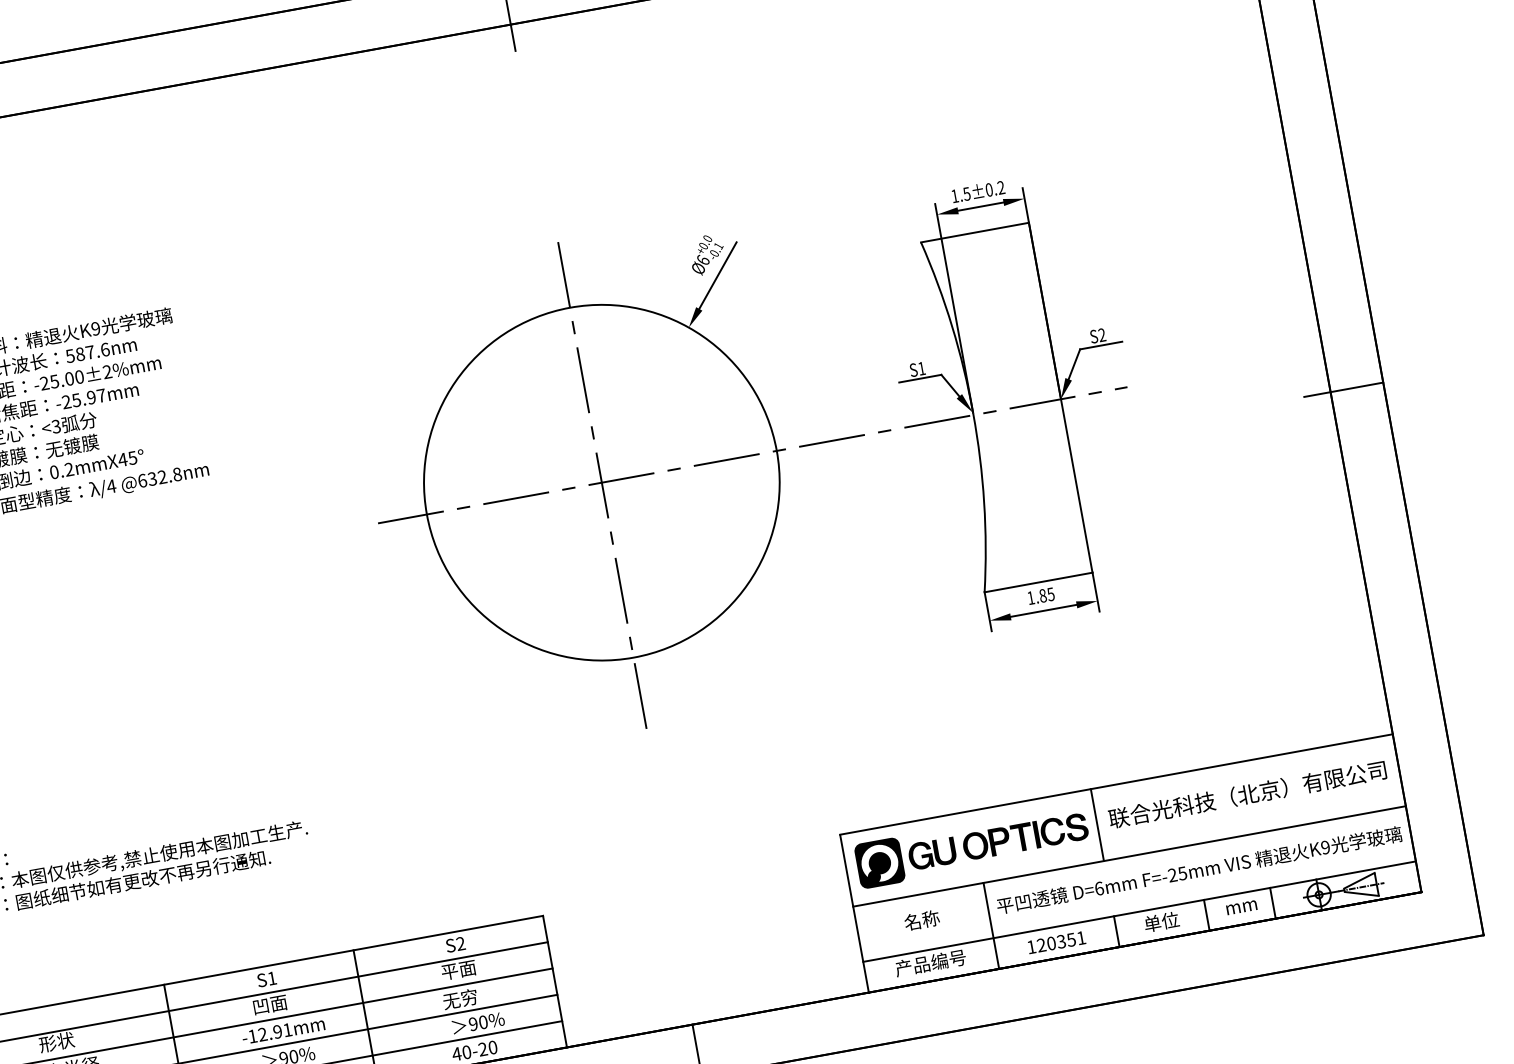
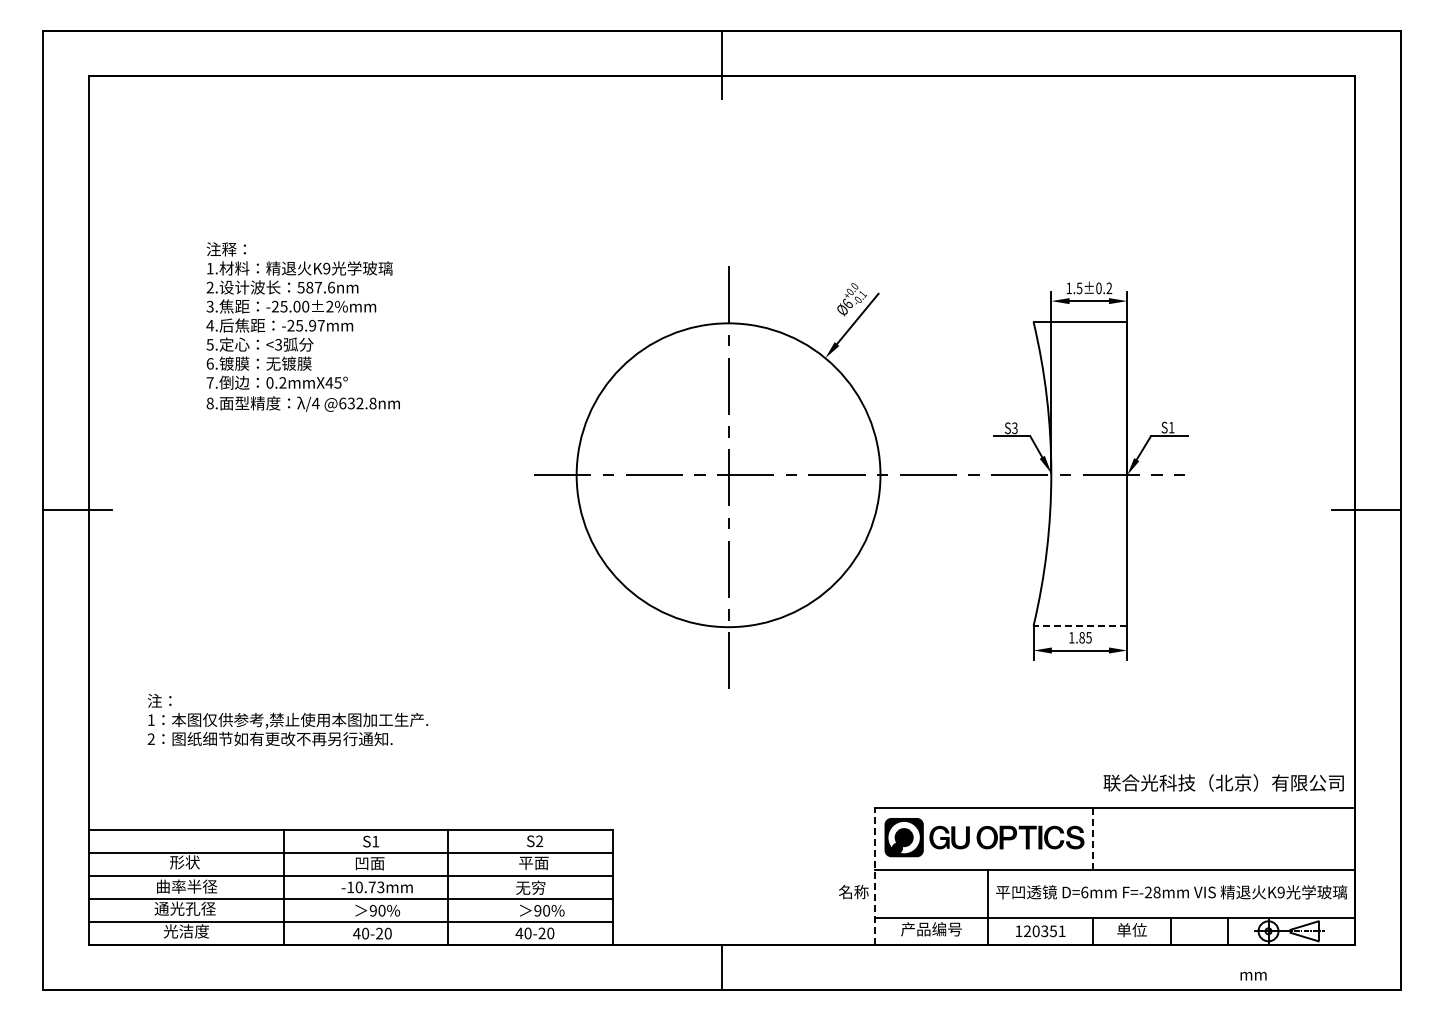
text: (1101, 334) -> (1171, 427), S2 -> S1
text: (921, 368) -> (1014, 428), S1 -> S3
line: (1038, 582) -> (1080, 625), solid -> dashed
text: (1247, 793) -> (1223, 782), moved
line: (1096, 824) -> (1092, 838), solid -> dashed
text: (1181, 873) -> (1156, 892), F=-25mm -> F=-28mm
text: (1241, 907) -> (1253, 976), moved
line: (855, 914) -> (875, 876), solid -> dashed
text: (921, 920) -> (853, 892), moved
text: (274, 1032) -> (369, 887), -12.91mm -> -10.73mm

